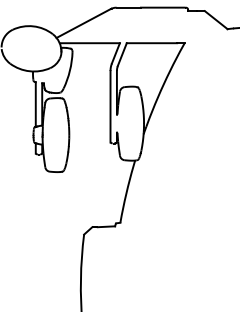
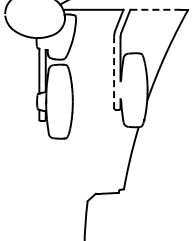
line: (152, 43) -> (156, 10), solid -> dashed
line: (110, 106) -> (114, 73), solid -> dashed

